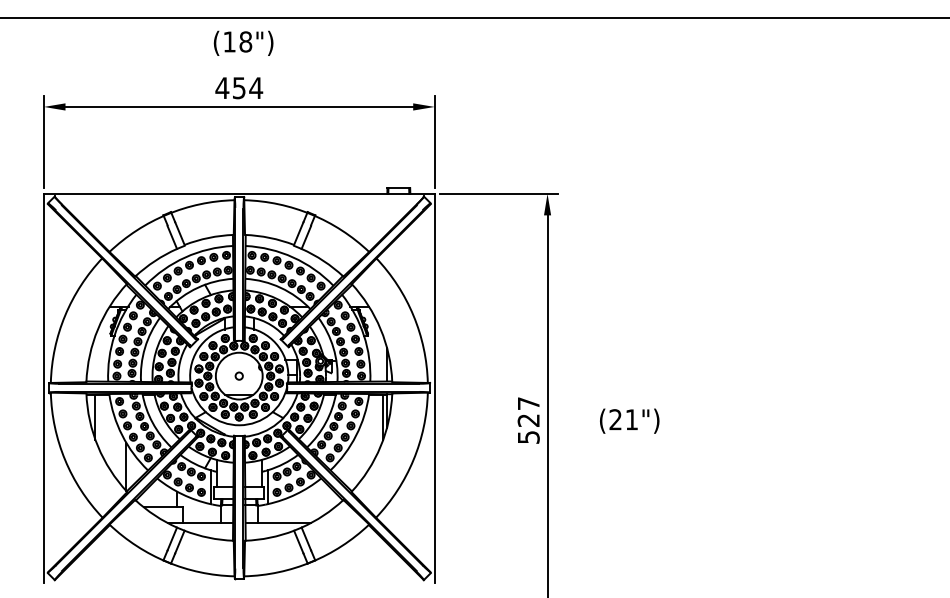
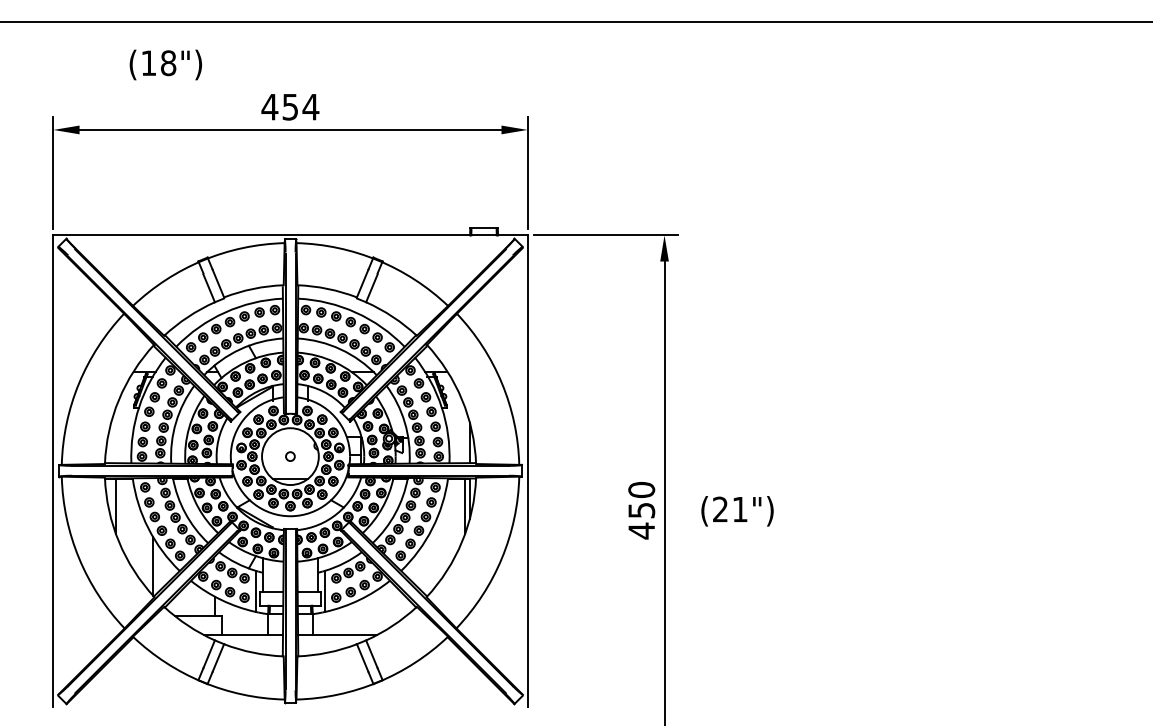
text: (243, 42) -> (165, 63), moved
text: (528, 420) -> (641, 510), 527 -> 450
text: (629, 420) -> (737, 510), moved

